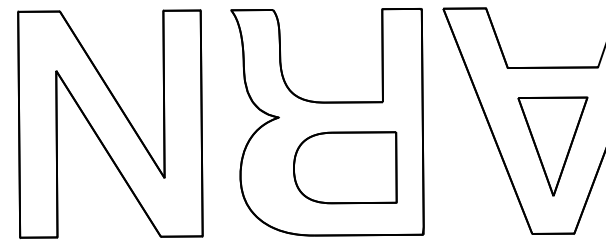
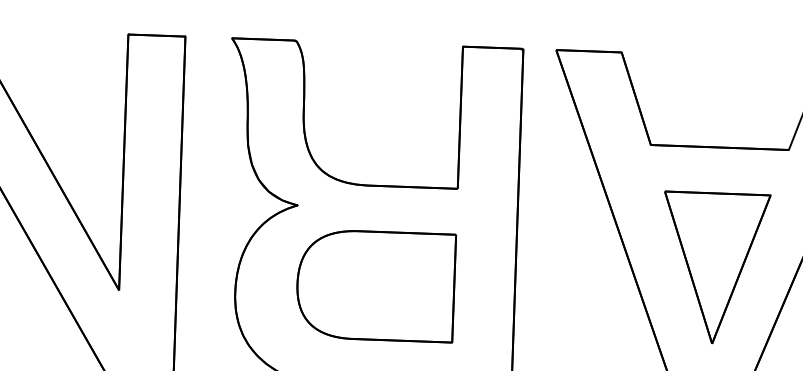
part: (345, 167) -> (376, 285), moved

